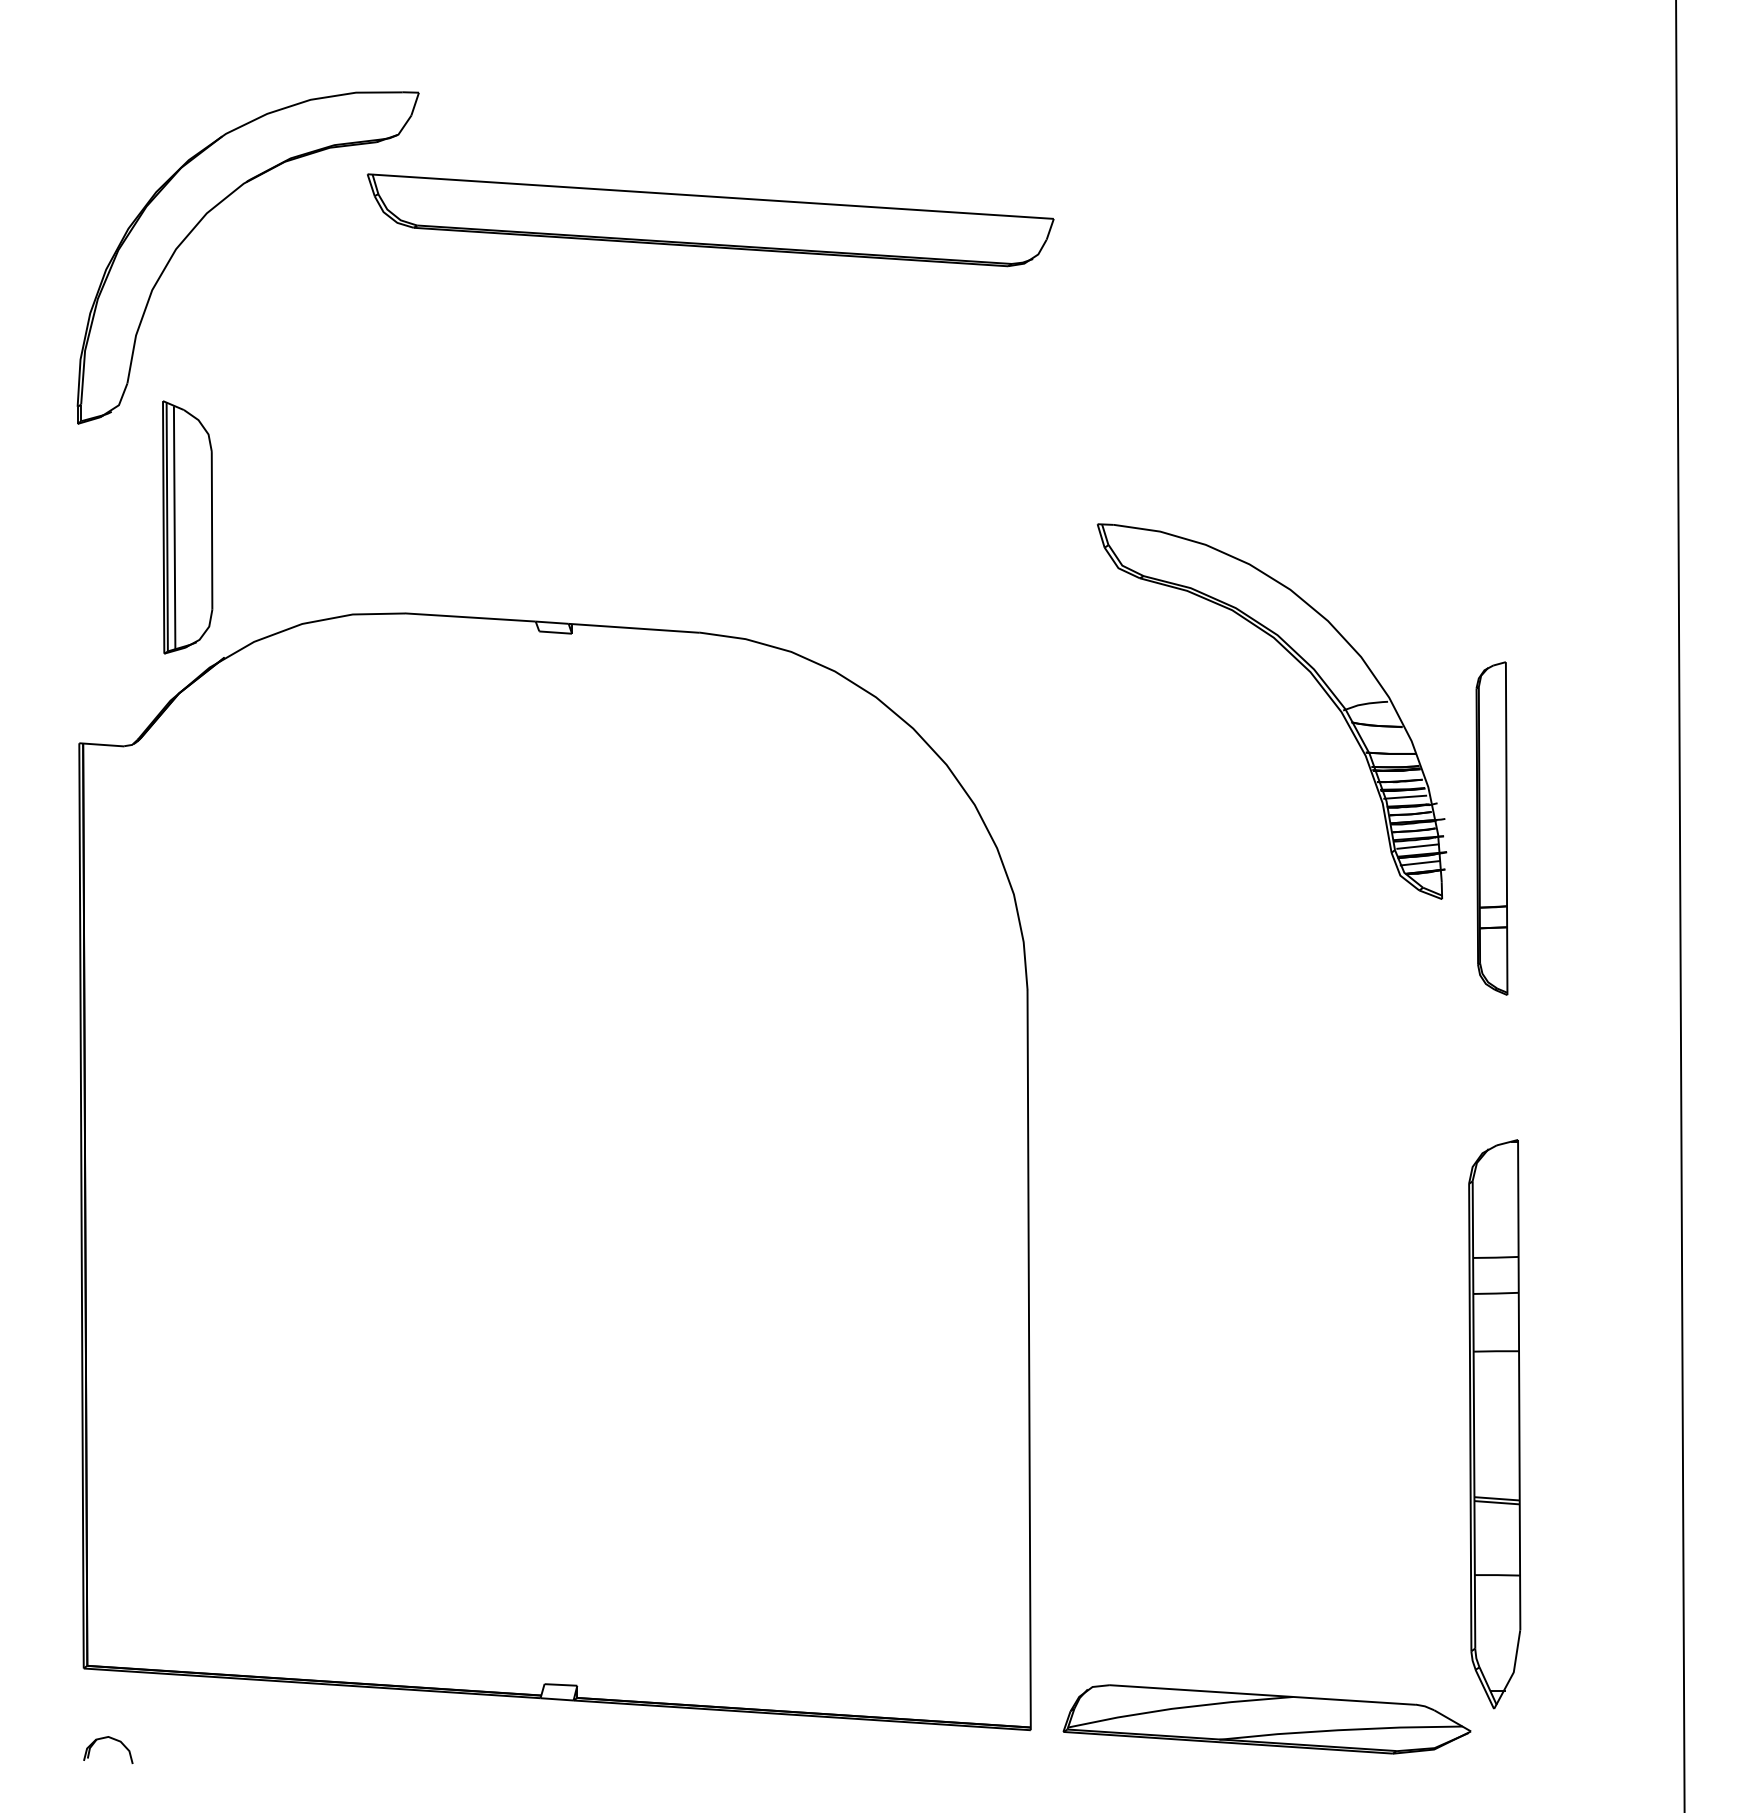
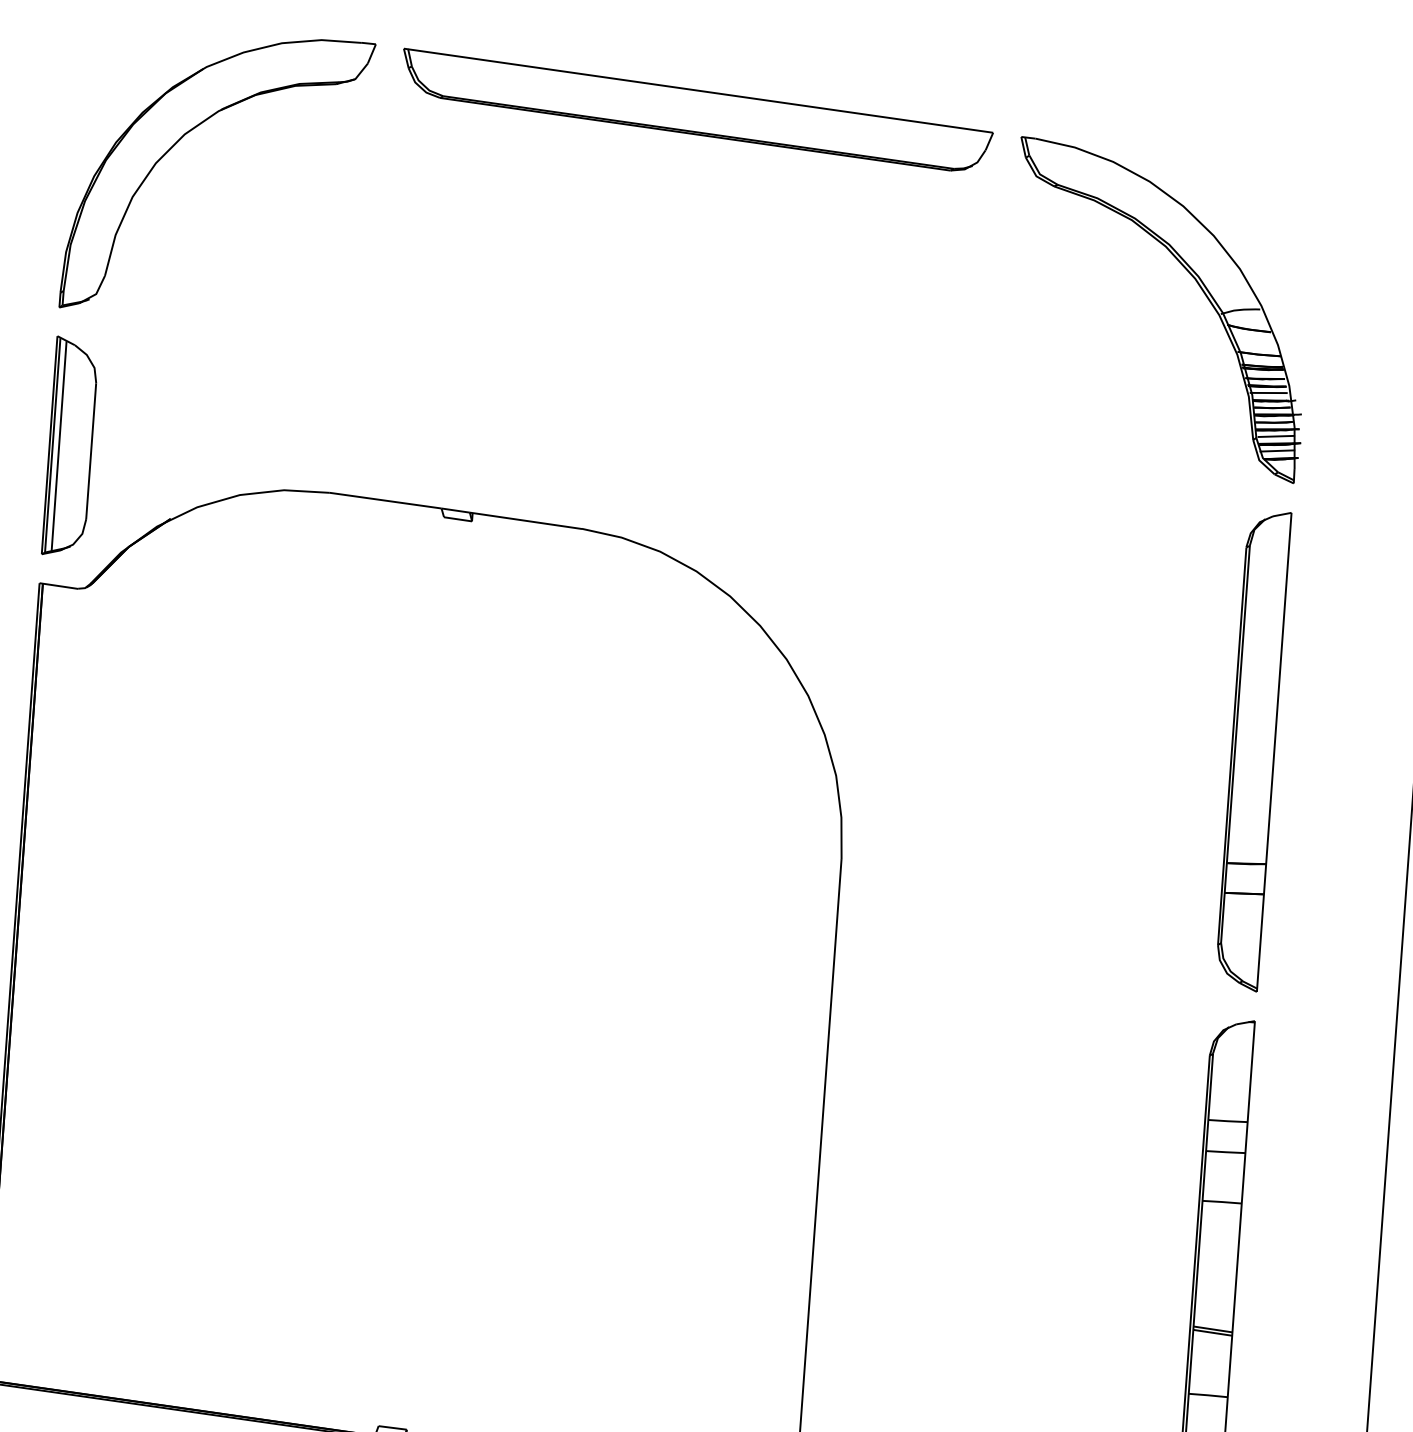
part: (710, 220) -> (696, 111), moved
part: (187, 527) -> (70, 446), moved
part: (1311, 675) -> (1195, 281), moved
part: (1491, 828) -> (1252, 750), size x1.67

